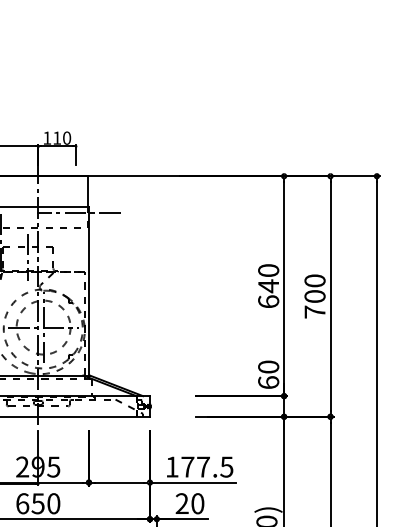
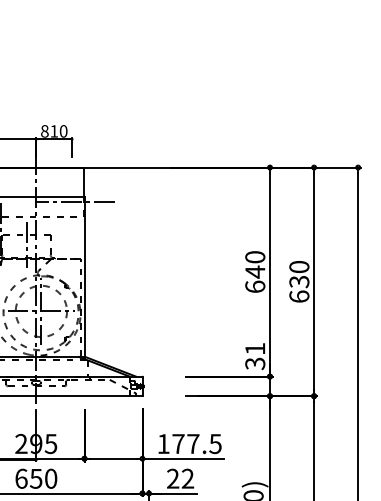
text: (46, 138) -> (44, 131), 110 -> 810
text: (315, 303) -> (299, 288), 700 -> 630
text: (268, 375) -> (255, 356), 60 -> 31
text: (197, 503) -> (187, 478), 20 -> 22

